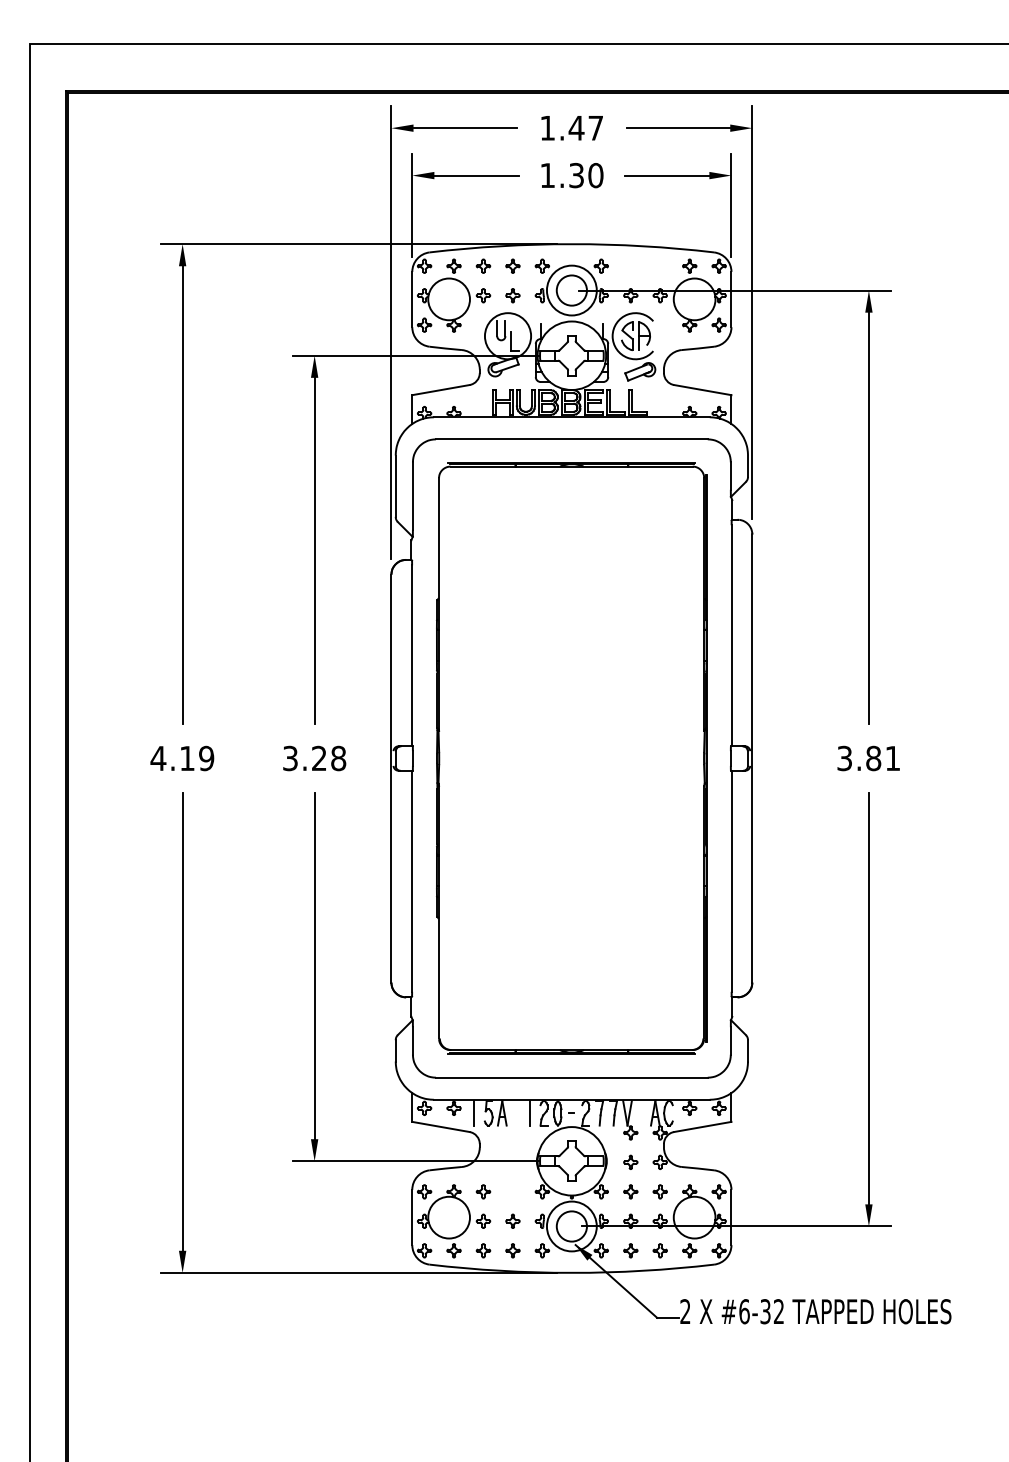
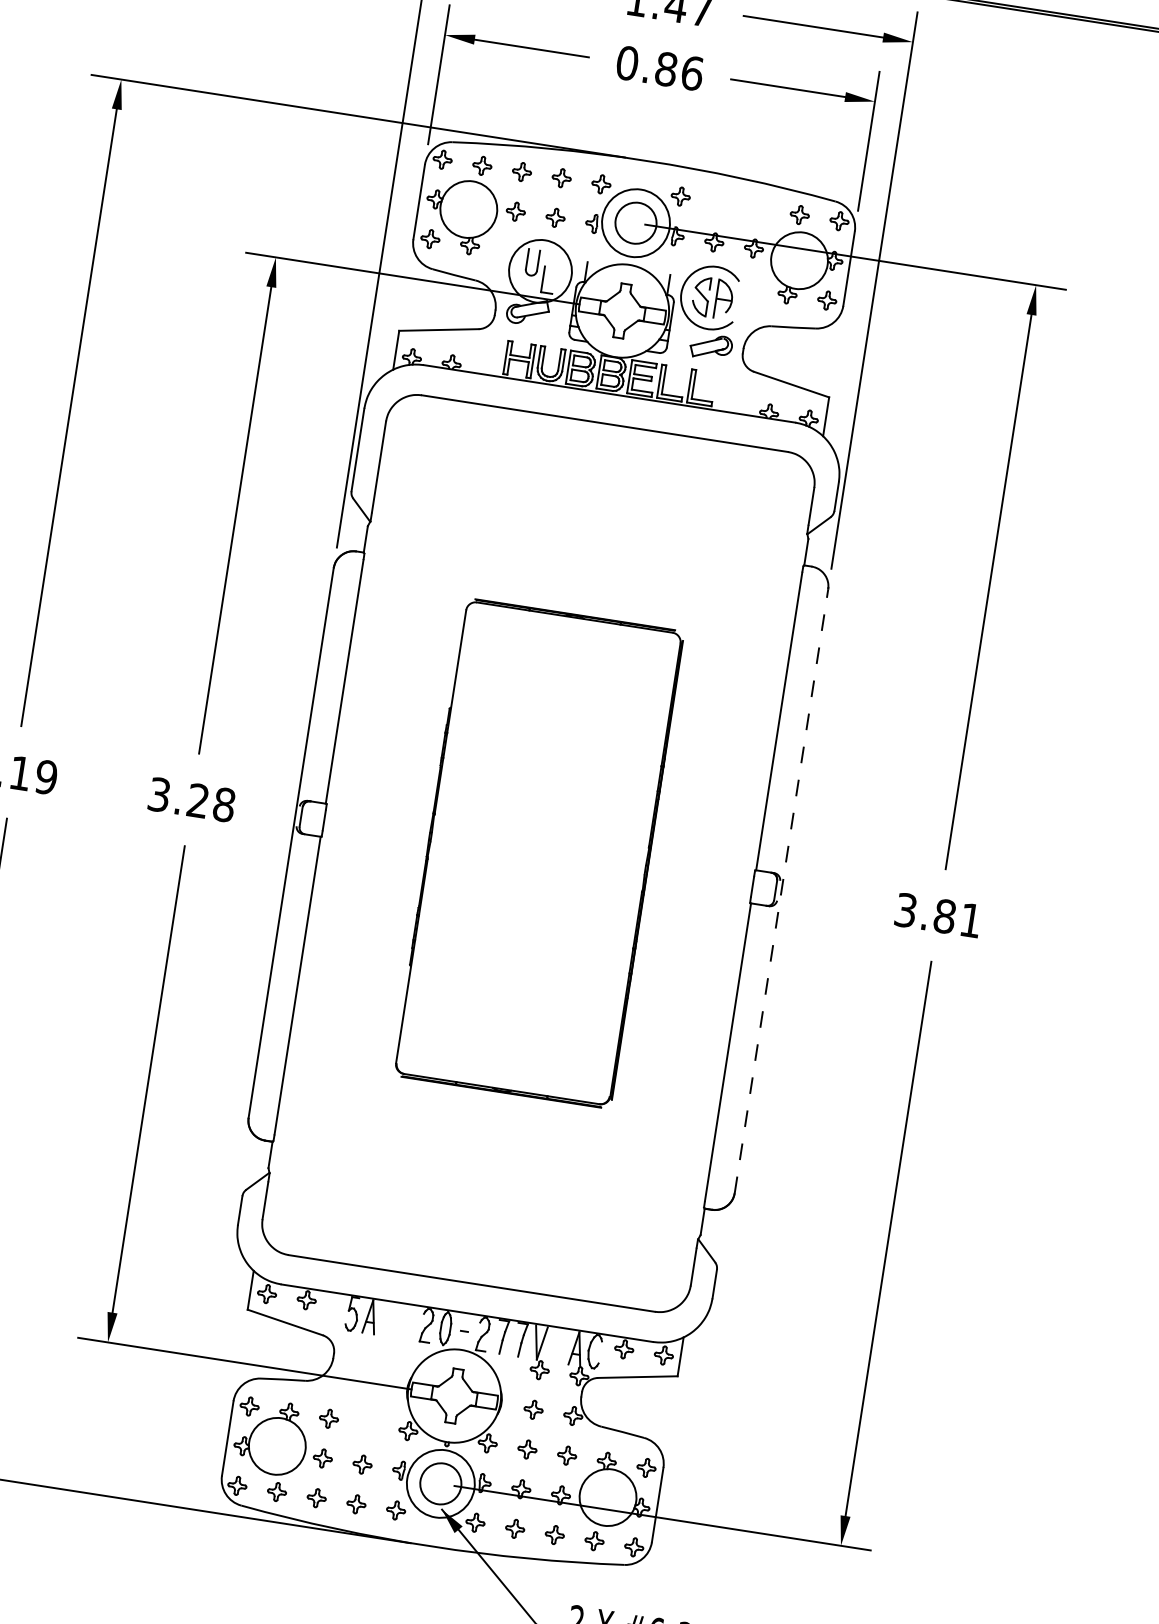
text: (571, 175) -> (659, 68), 1.30 -> 0.86
part: (571, 758) -> (537, 853), size x0.6
line: (752, 758) -> (781, 891), solid -> dashed
line: (474, 1113) -> (333, 1311), removed
line: (530, 1113) -> (408, 1323), removed

